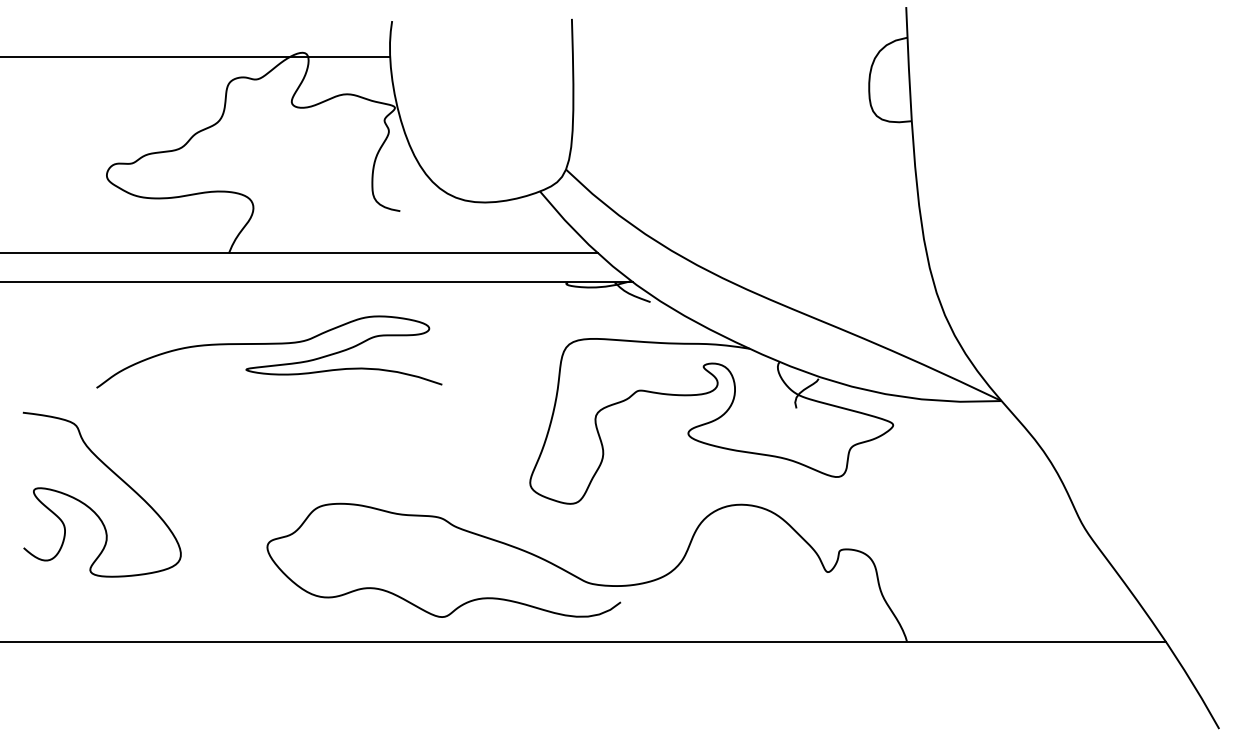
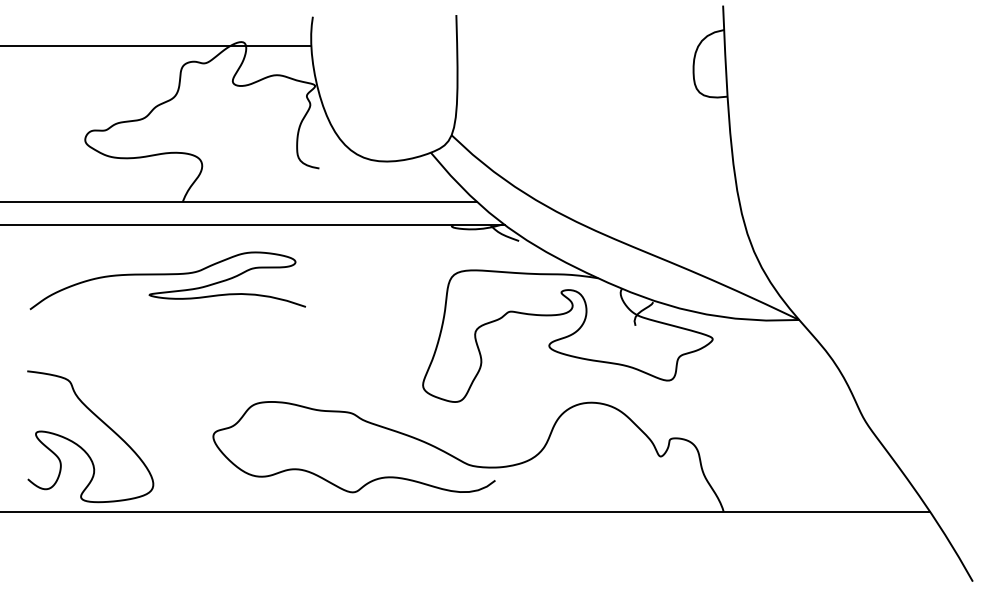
curve: (268, 345) -> (167, 275), moved
curve: (90, 506) -> (81, 446), moved

